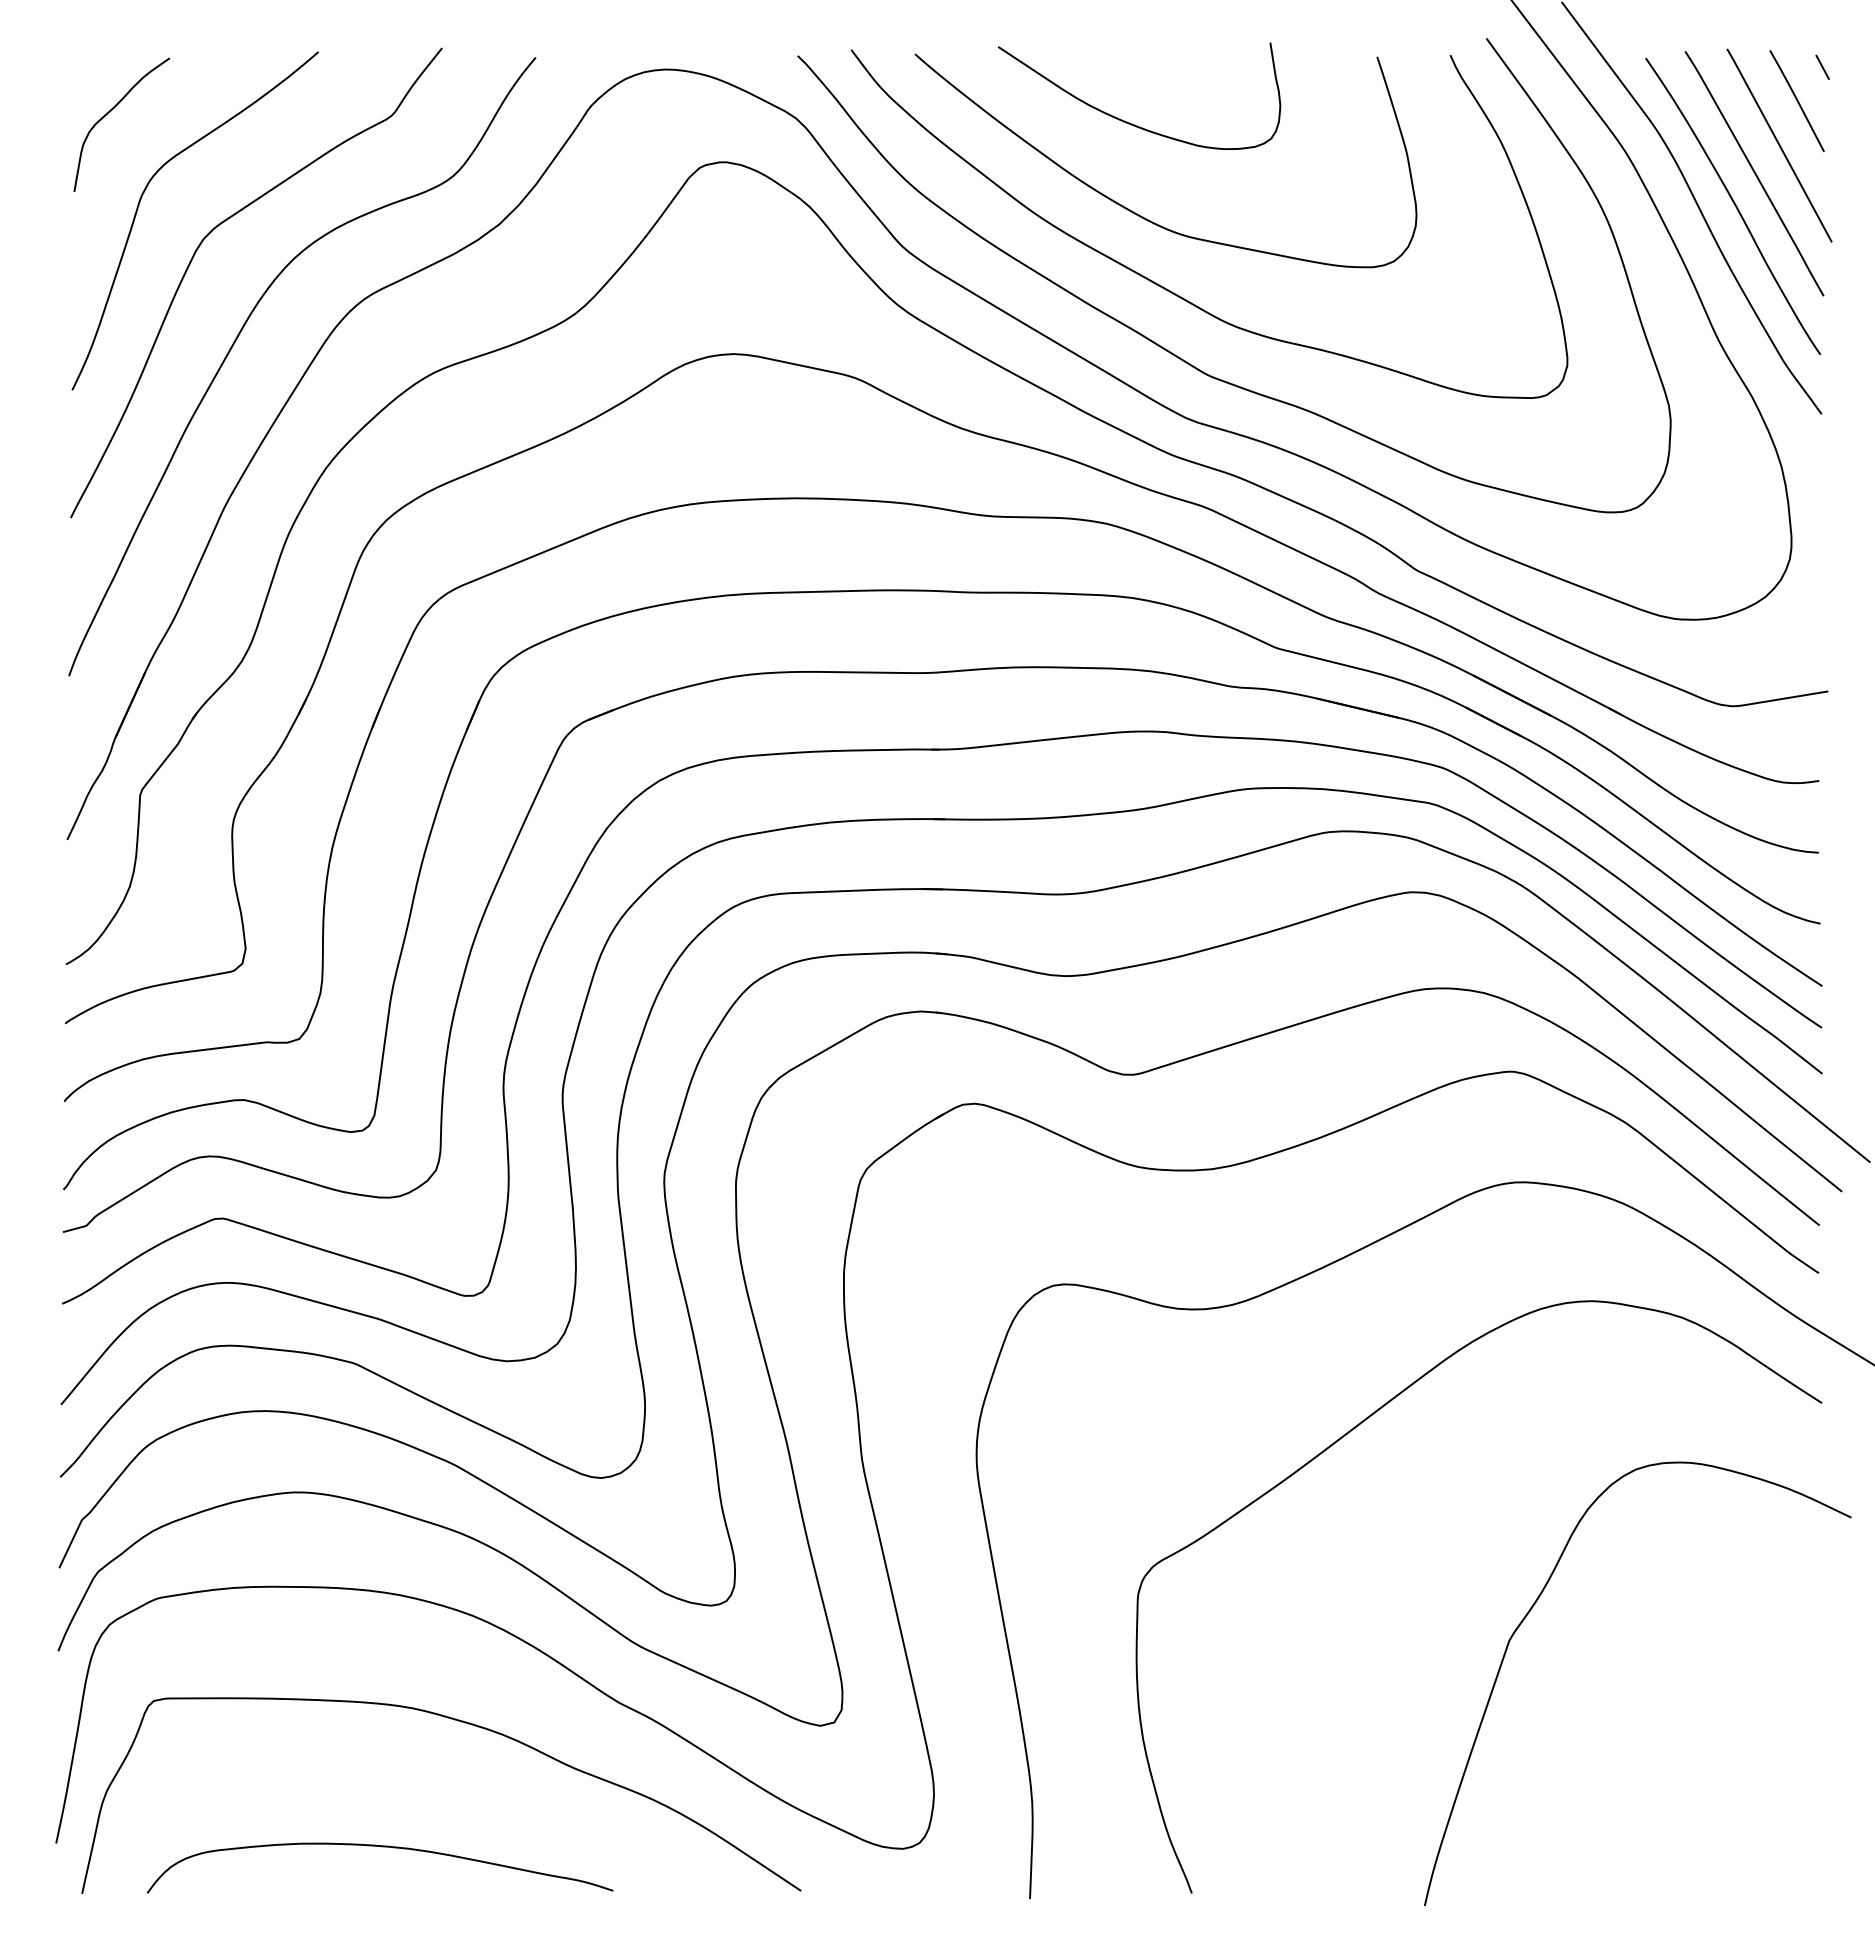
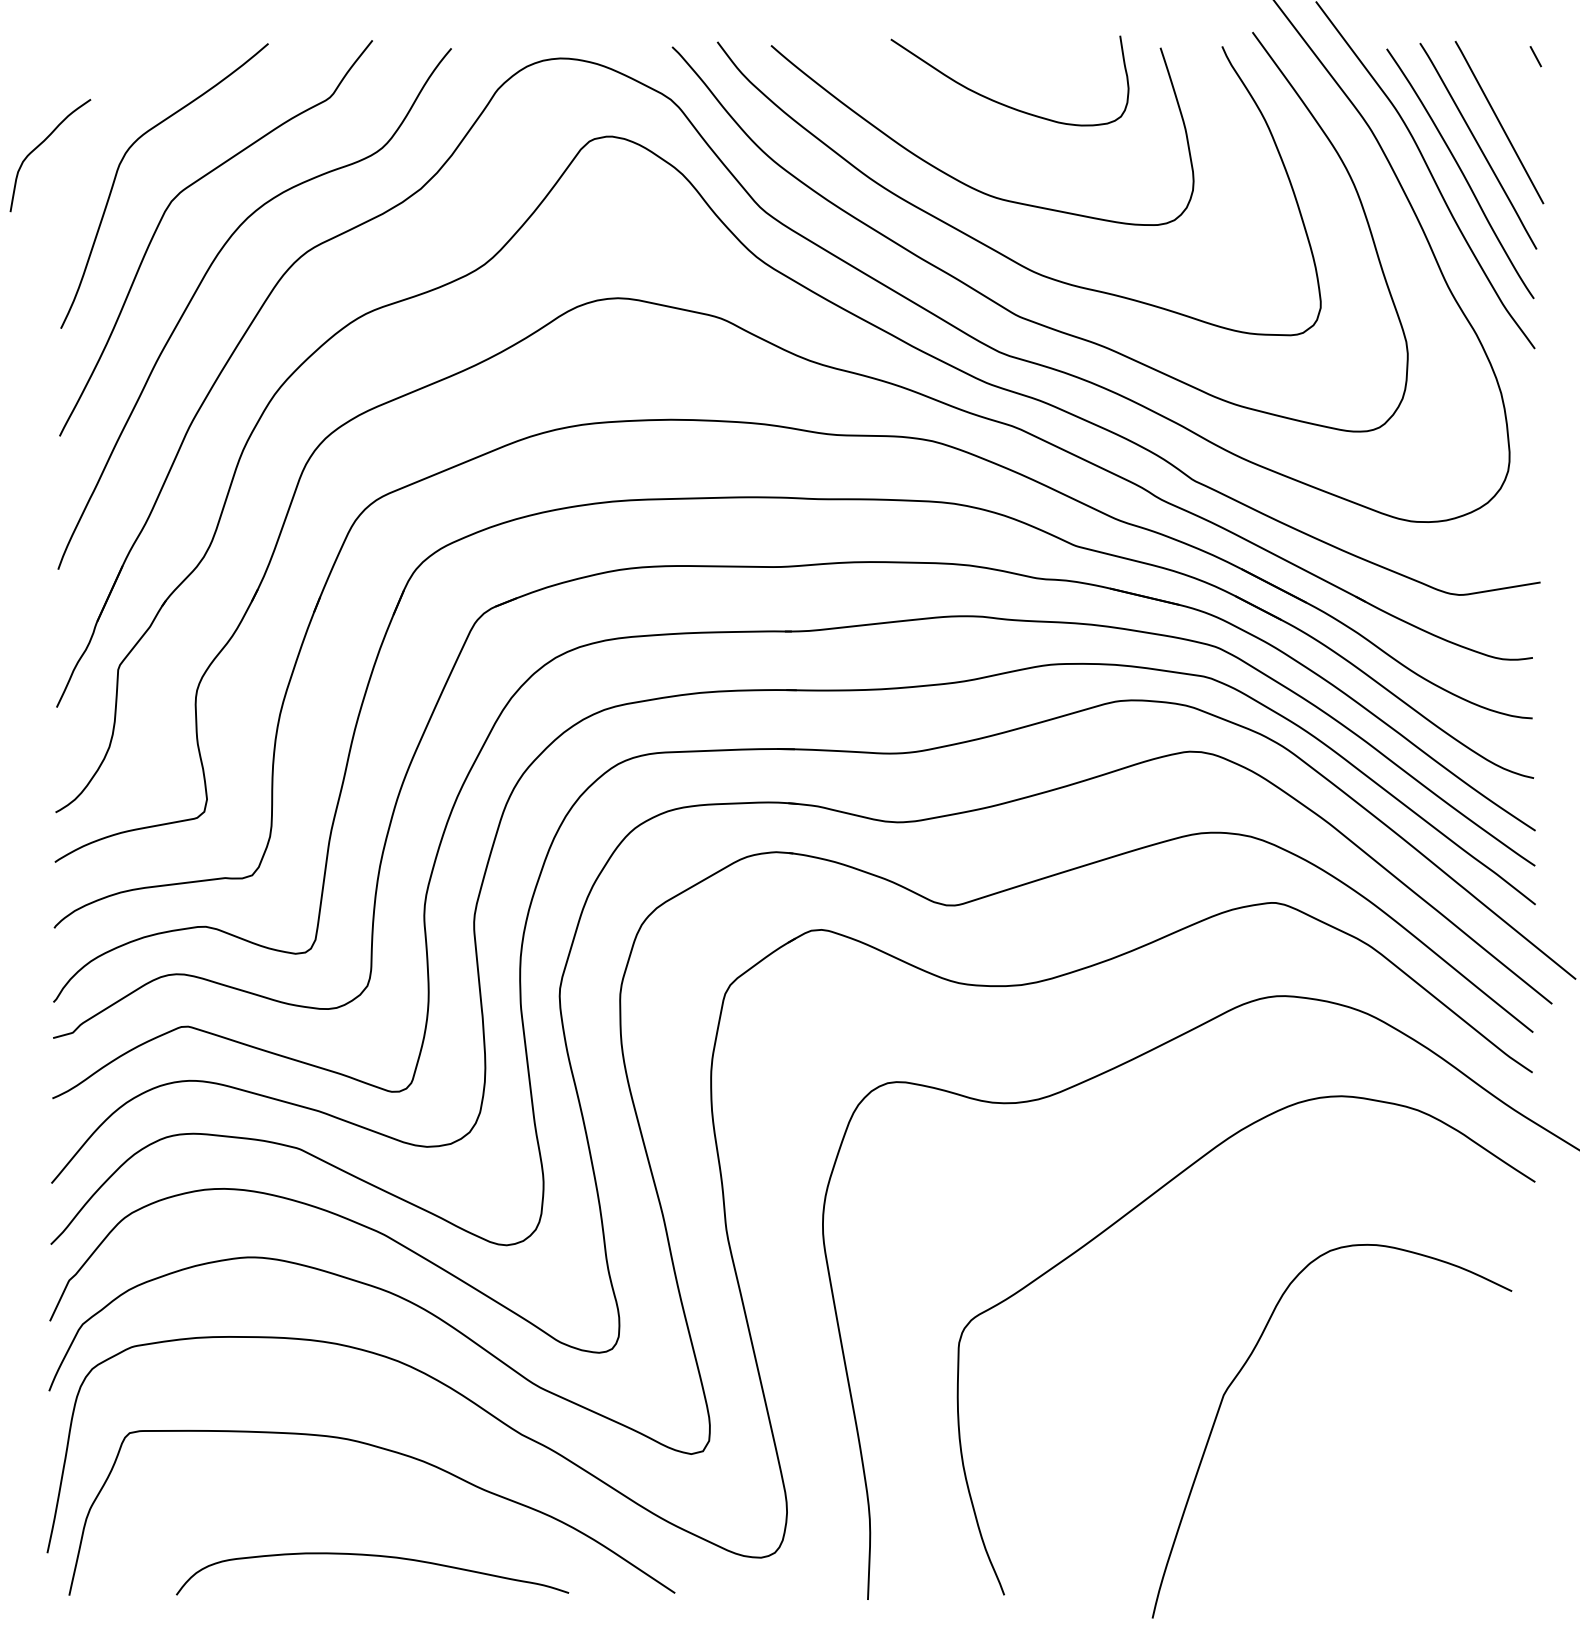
line: (1796, 101) -> (1513, 85), removed
curve: (110, 112) -> (40, 145), moved
curve: (1127, 121) -> (999, 102), moved
curve: (1533, 1607) -> (1244, 1367), moved
curve: (381, 1847) -> (373, 1556), moved

